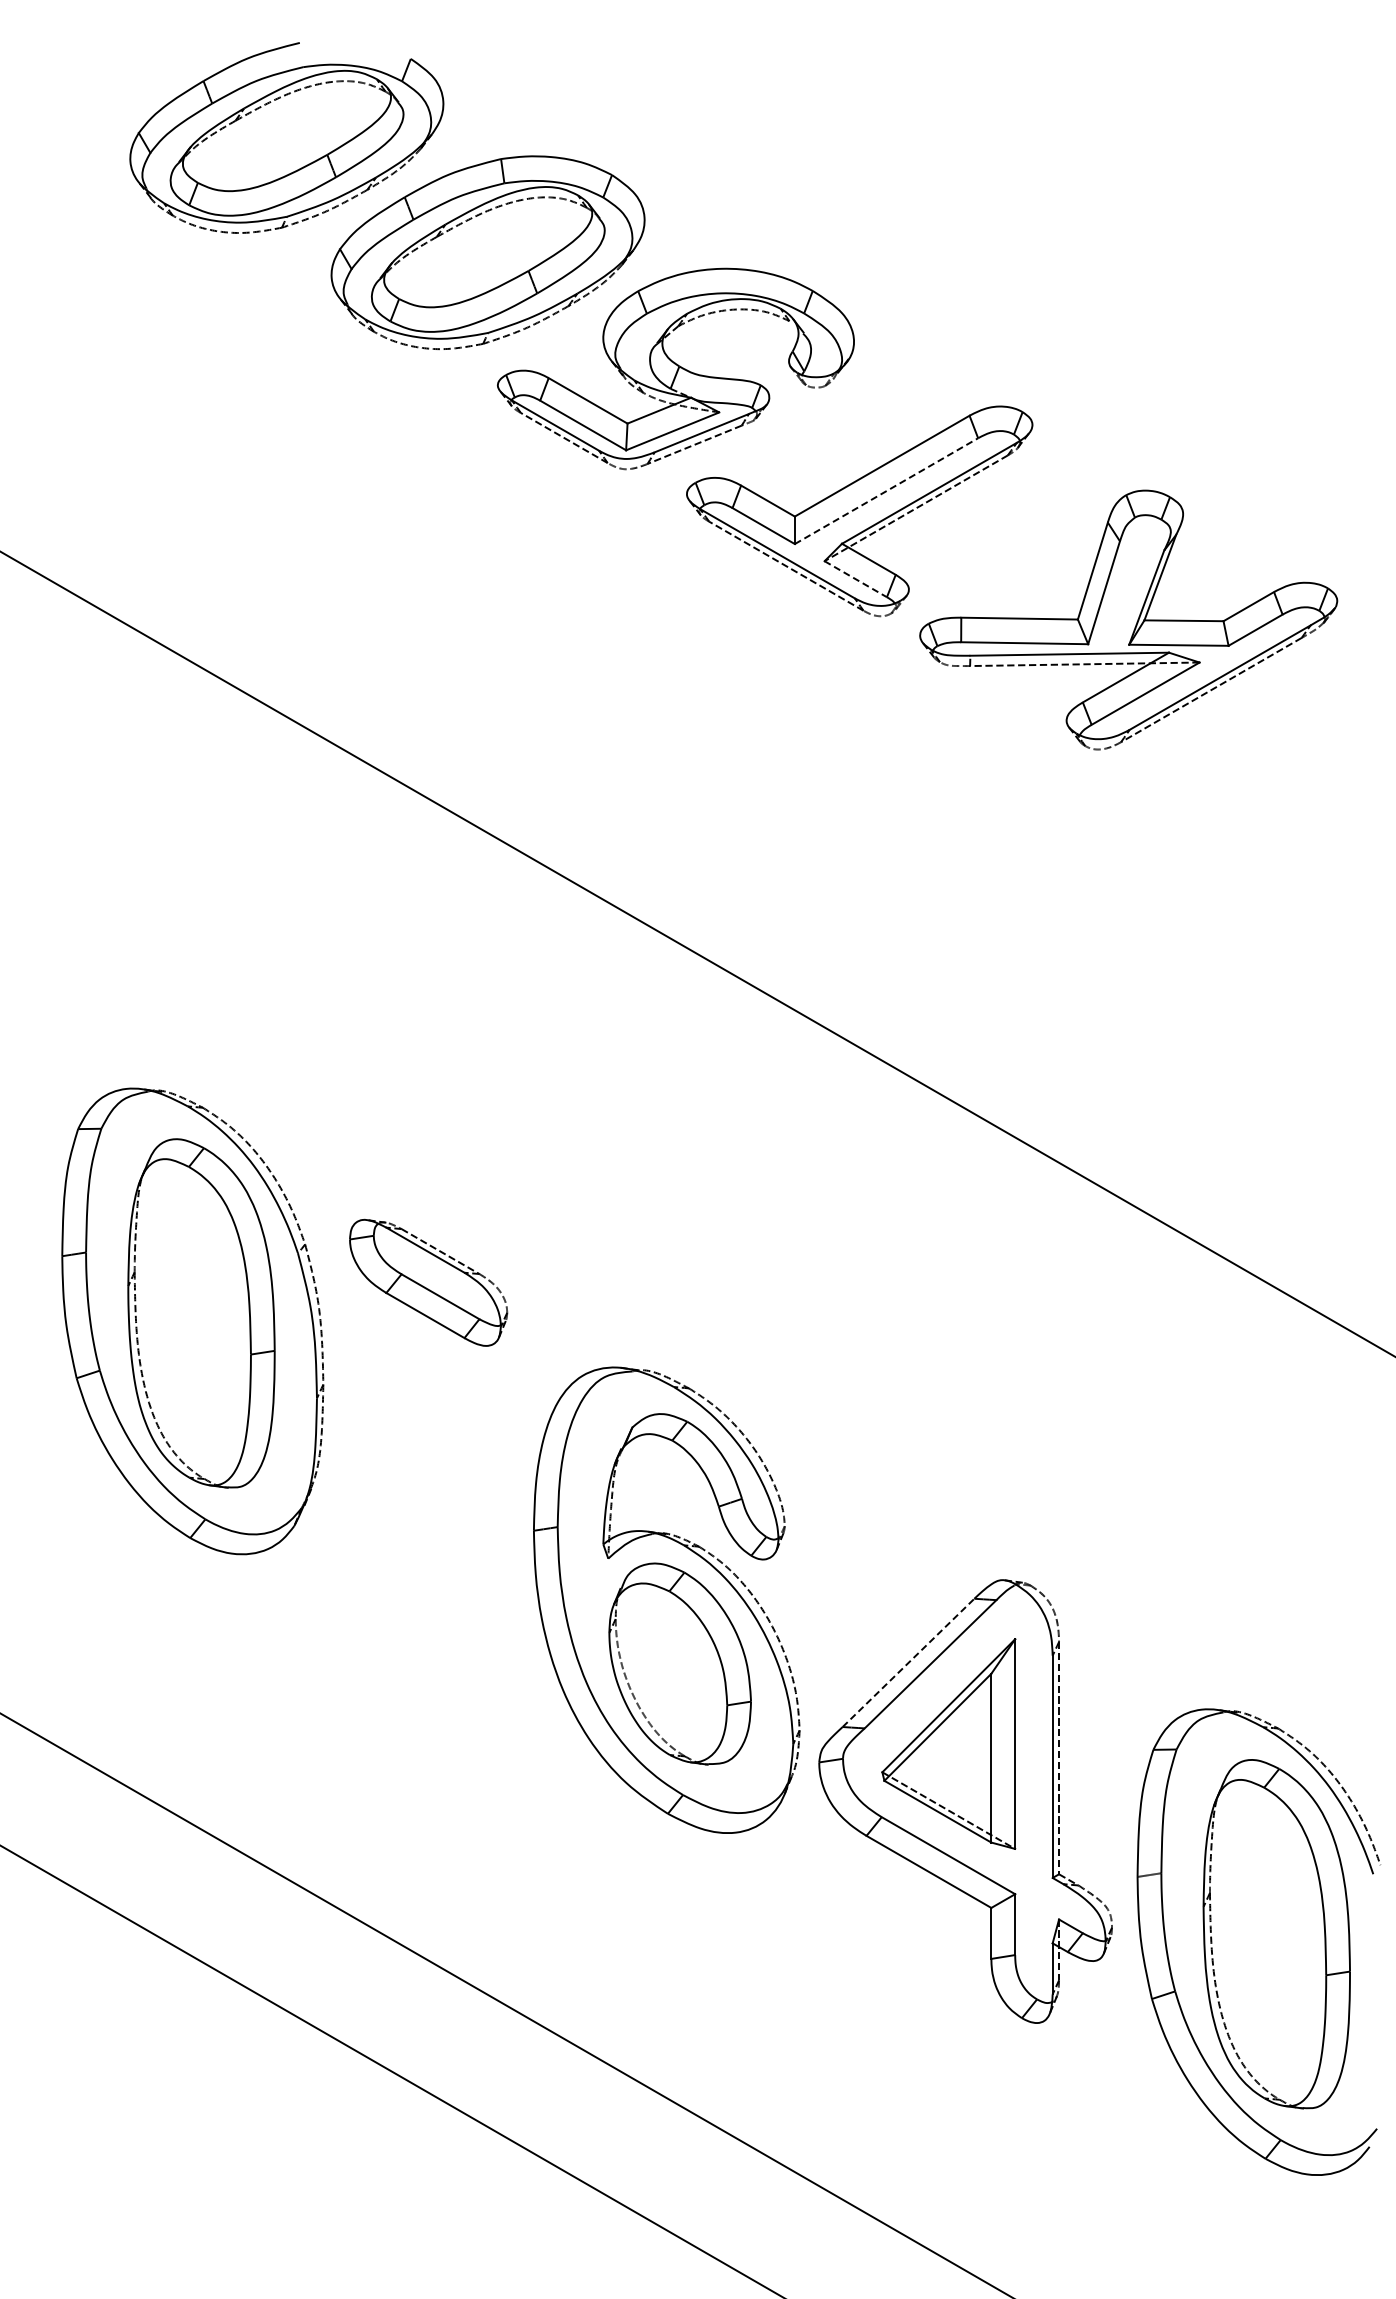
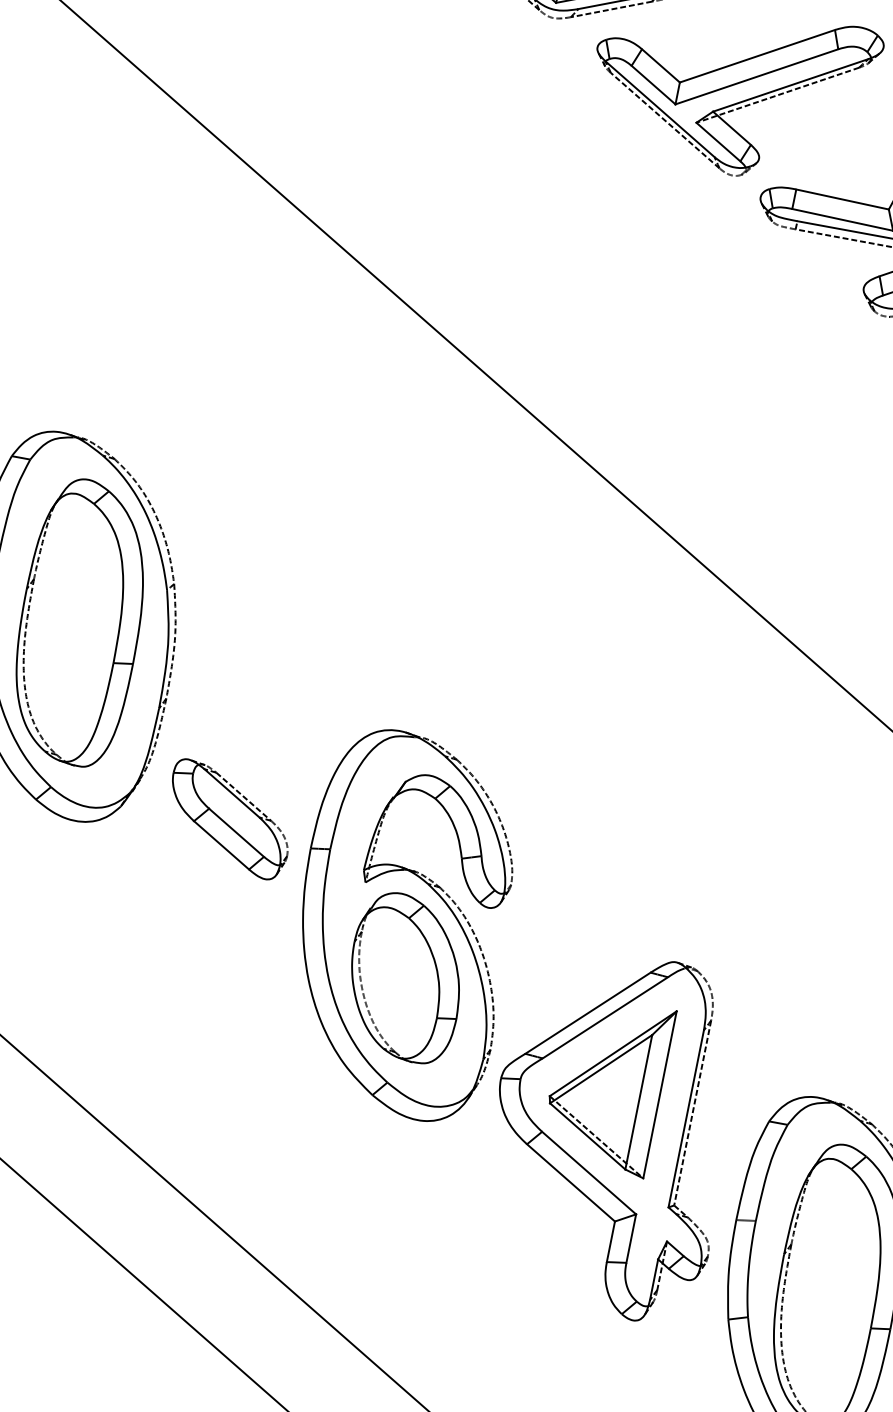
line: (886, 491) -> (756, 77), dashed -> solid
line: (856, 579) -> (718, 142), dashed -> solid
part: (428, 1282) -> (229, 819), moved
line: (908, 1662) -> (588, 1012), dashed -> solid

